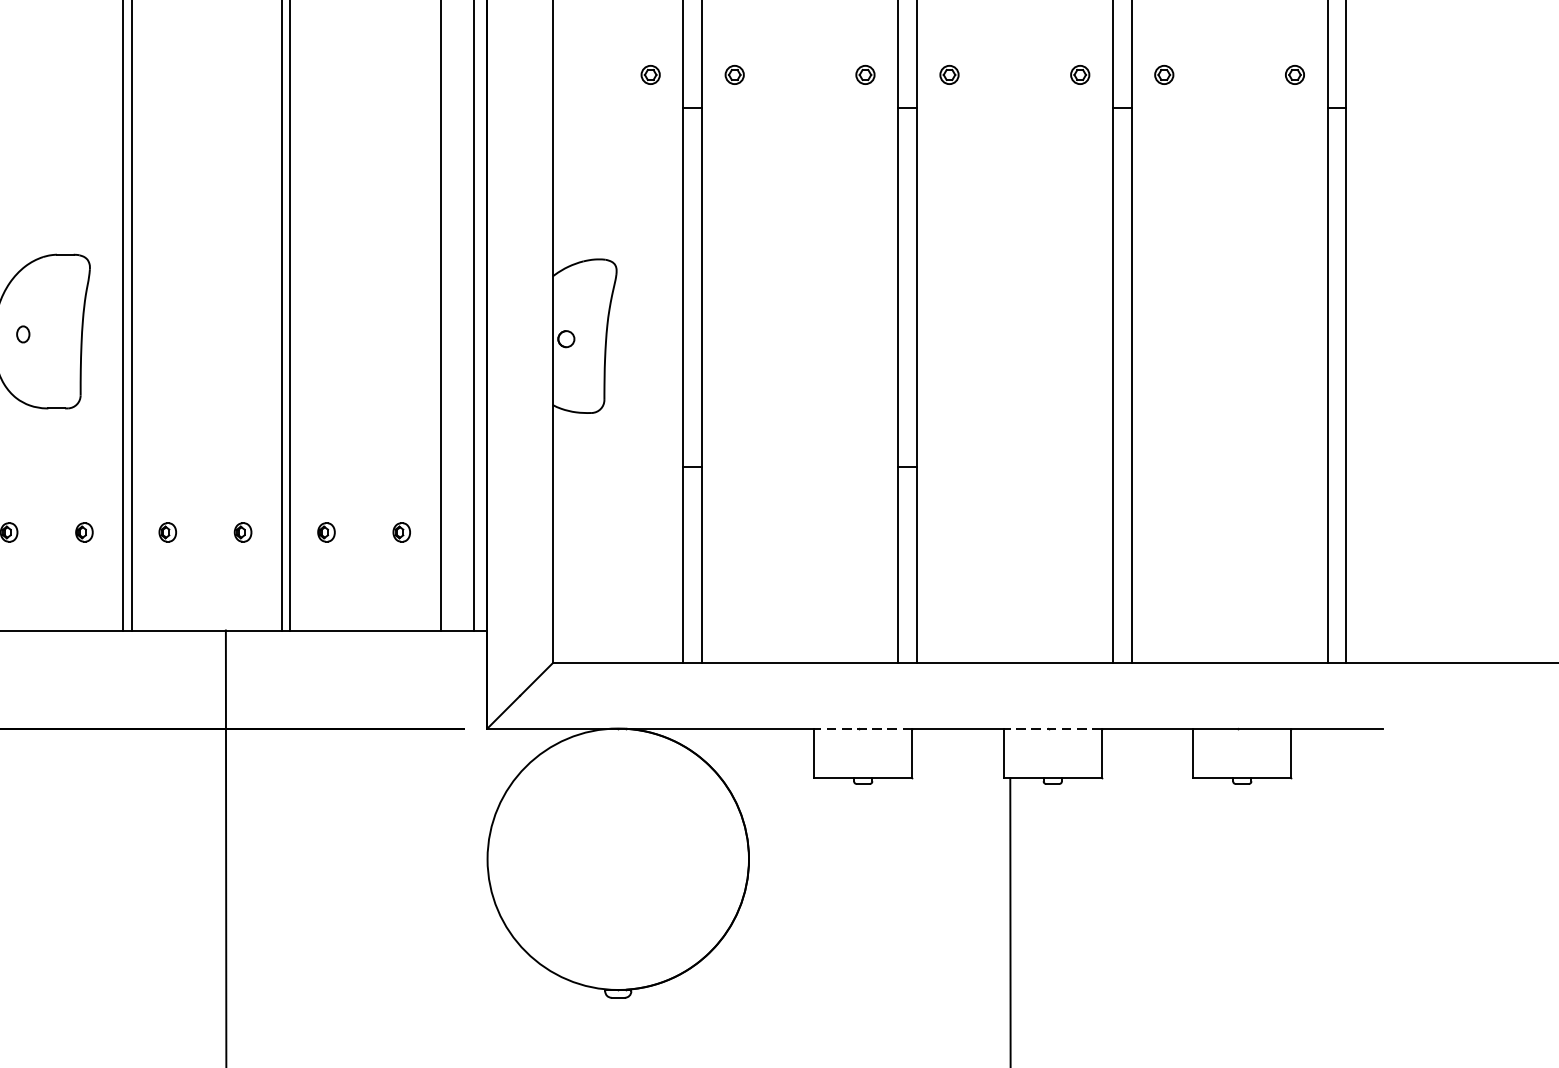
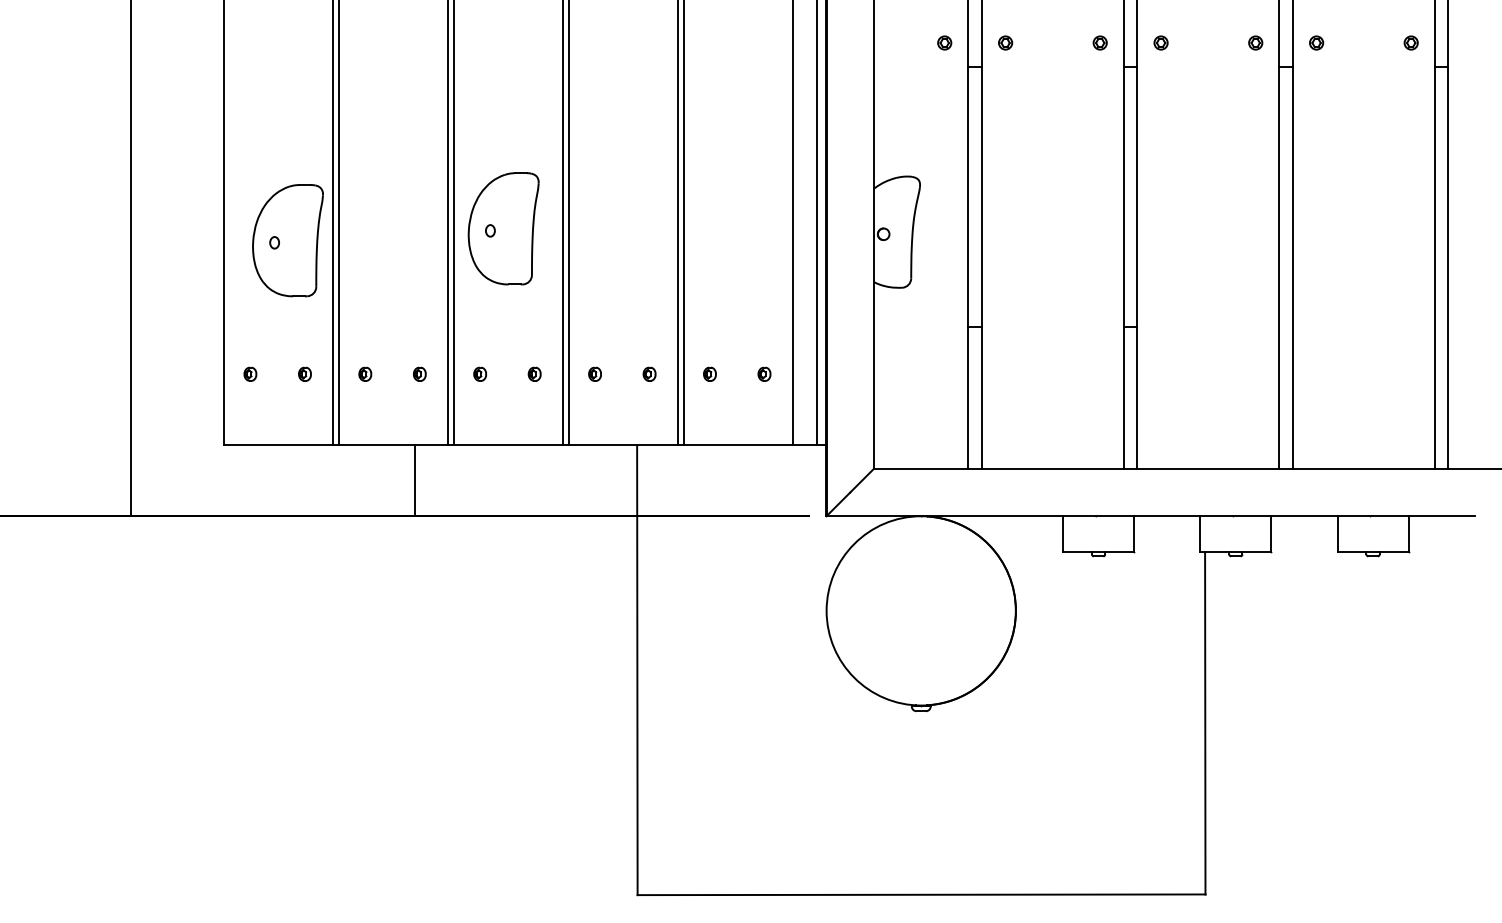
line: (863, 728) -> (1098, 516), dashed -> solid
line: (1052, 728) -> (1235, 516), dashed -> solid

